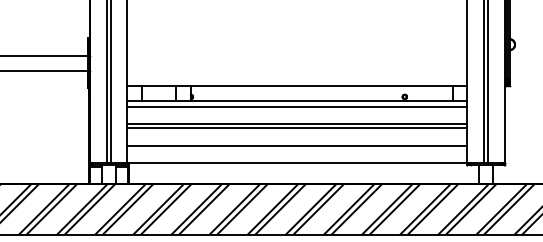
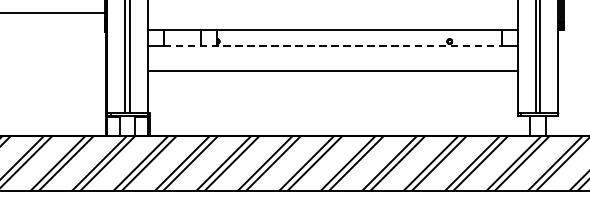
line: (297, 100) -> (333, 45), solid -> dashed
line: (297, 106) -> (333, 51), removed
line: (297, 128) -> (333, 75), removed
line: (297, 146) -> (333, 95), removed
line: (297, 162) -> (333, 112), removed

